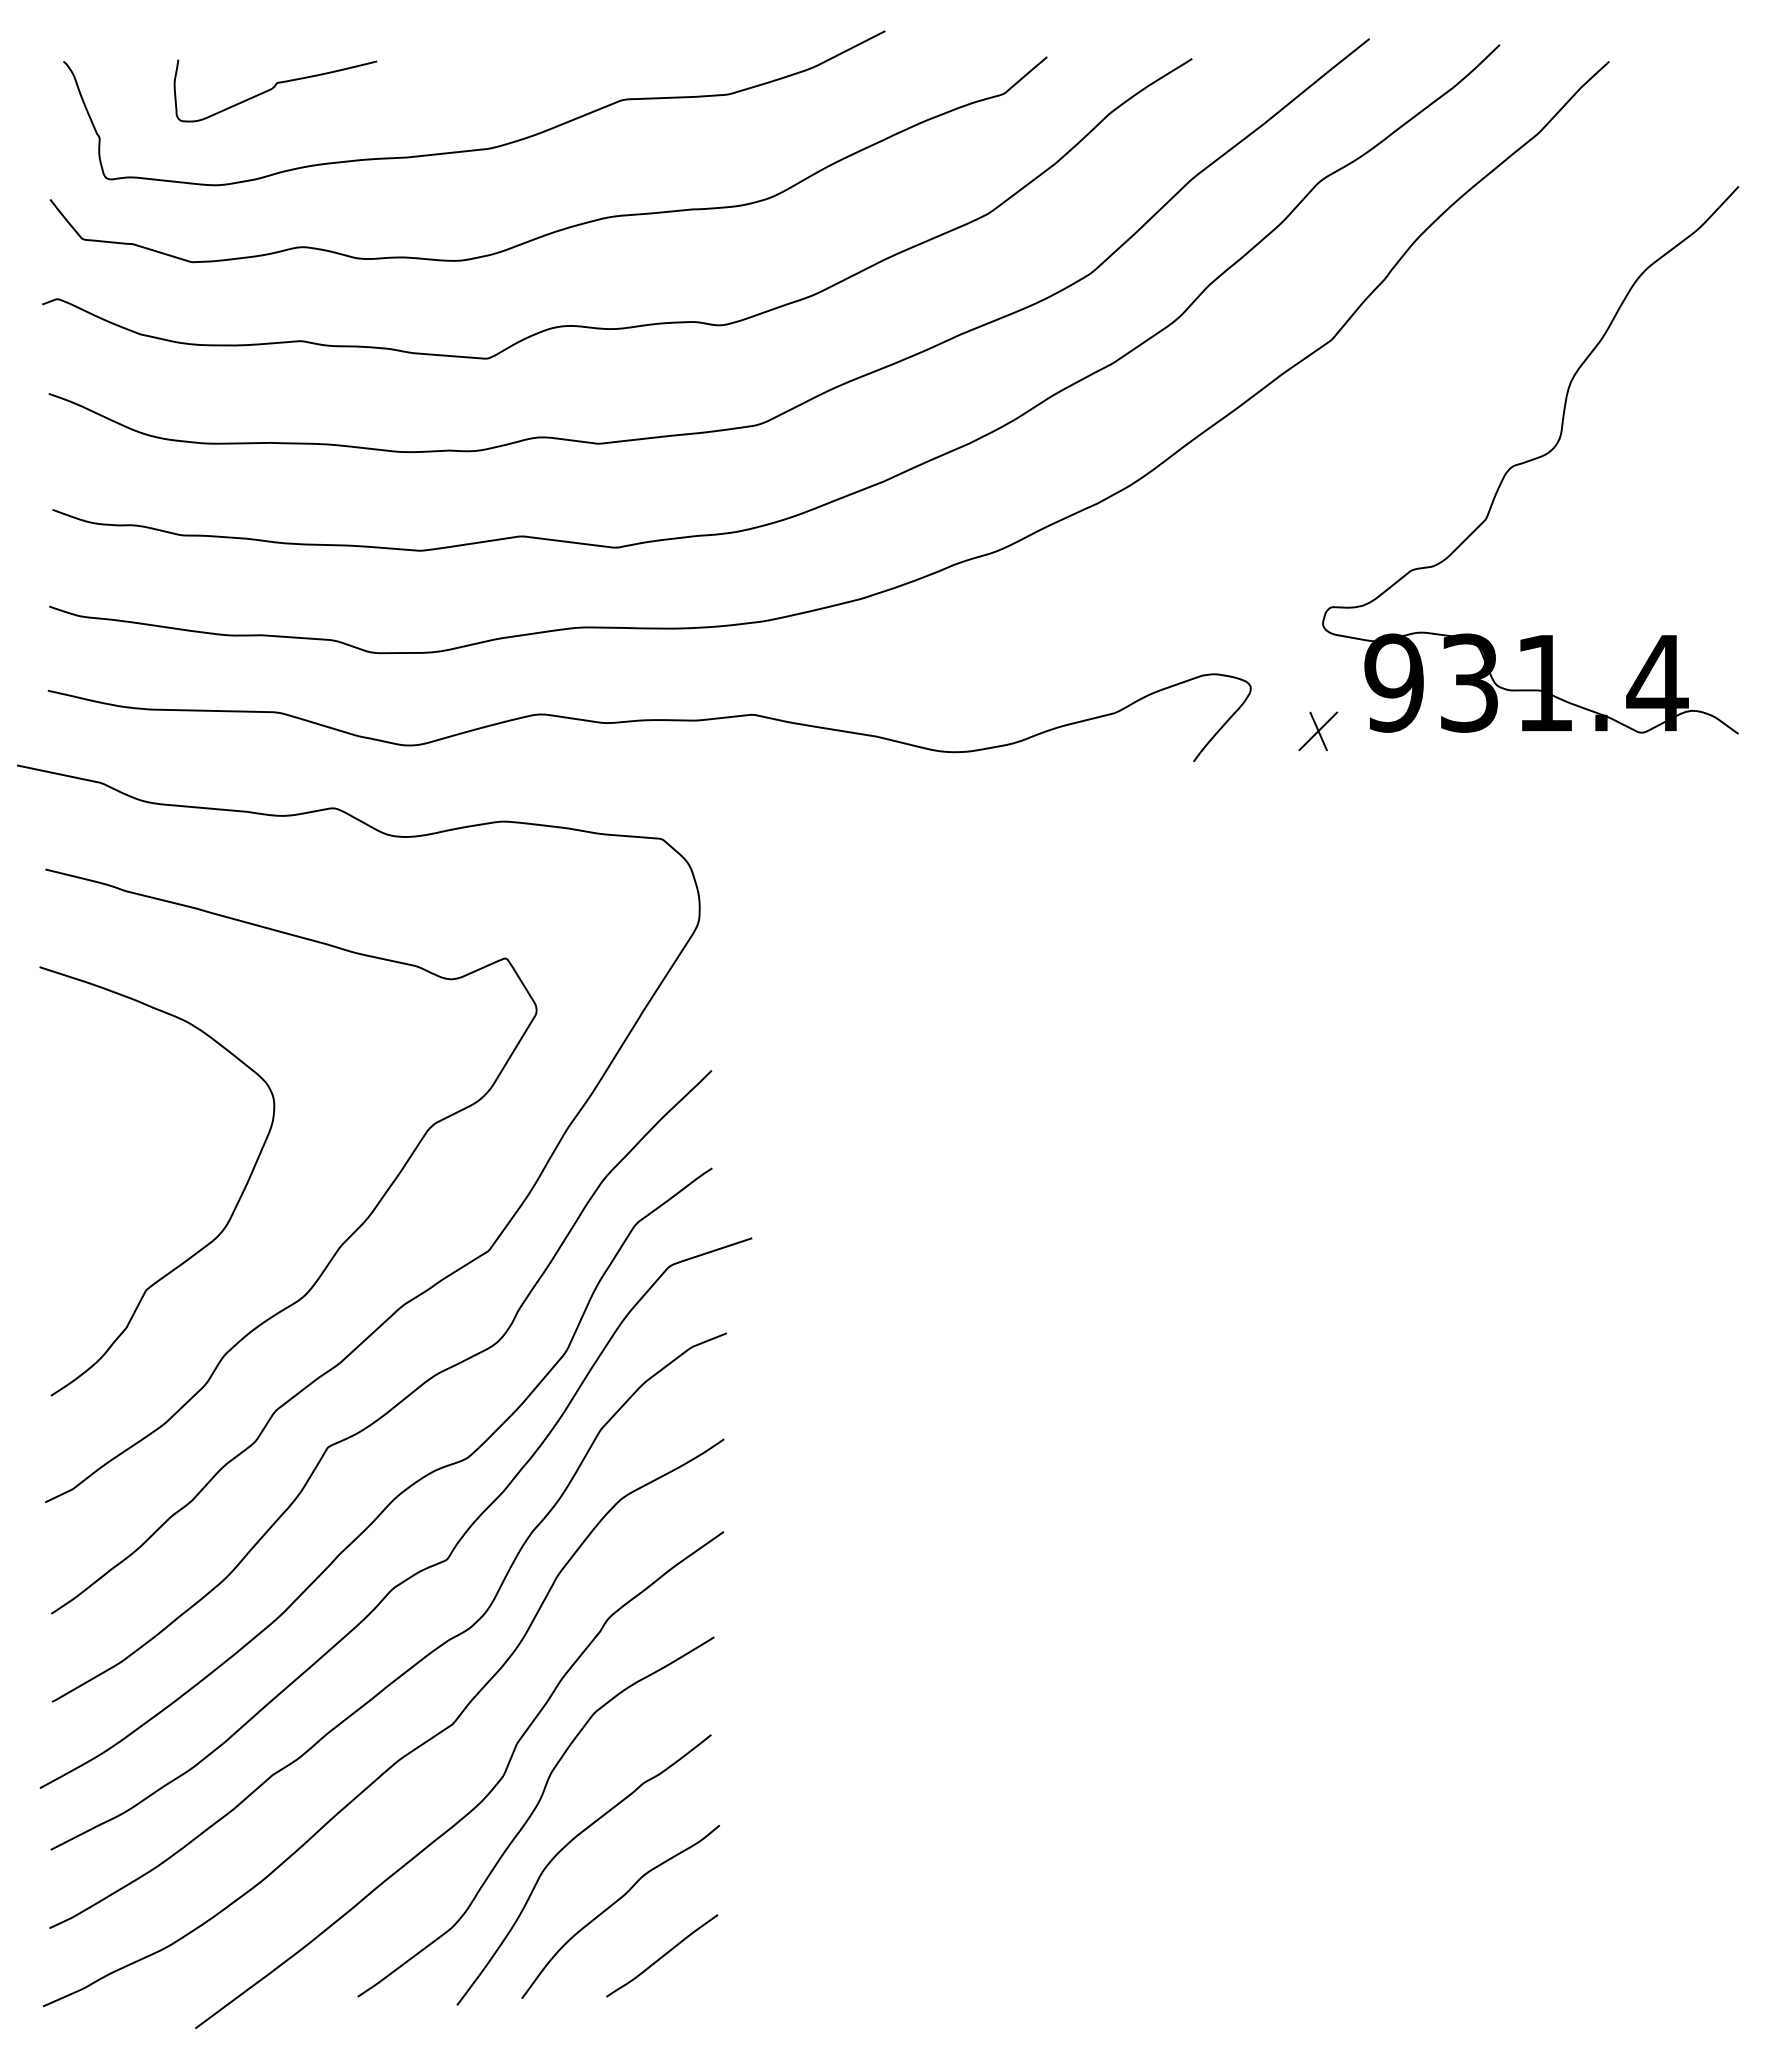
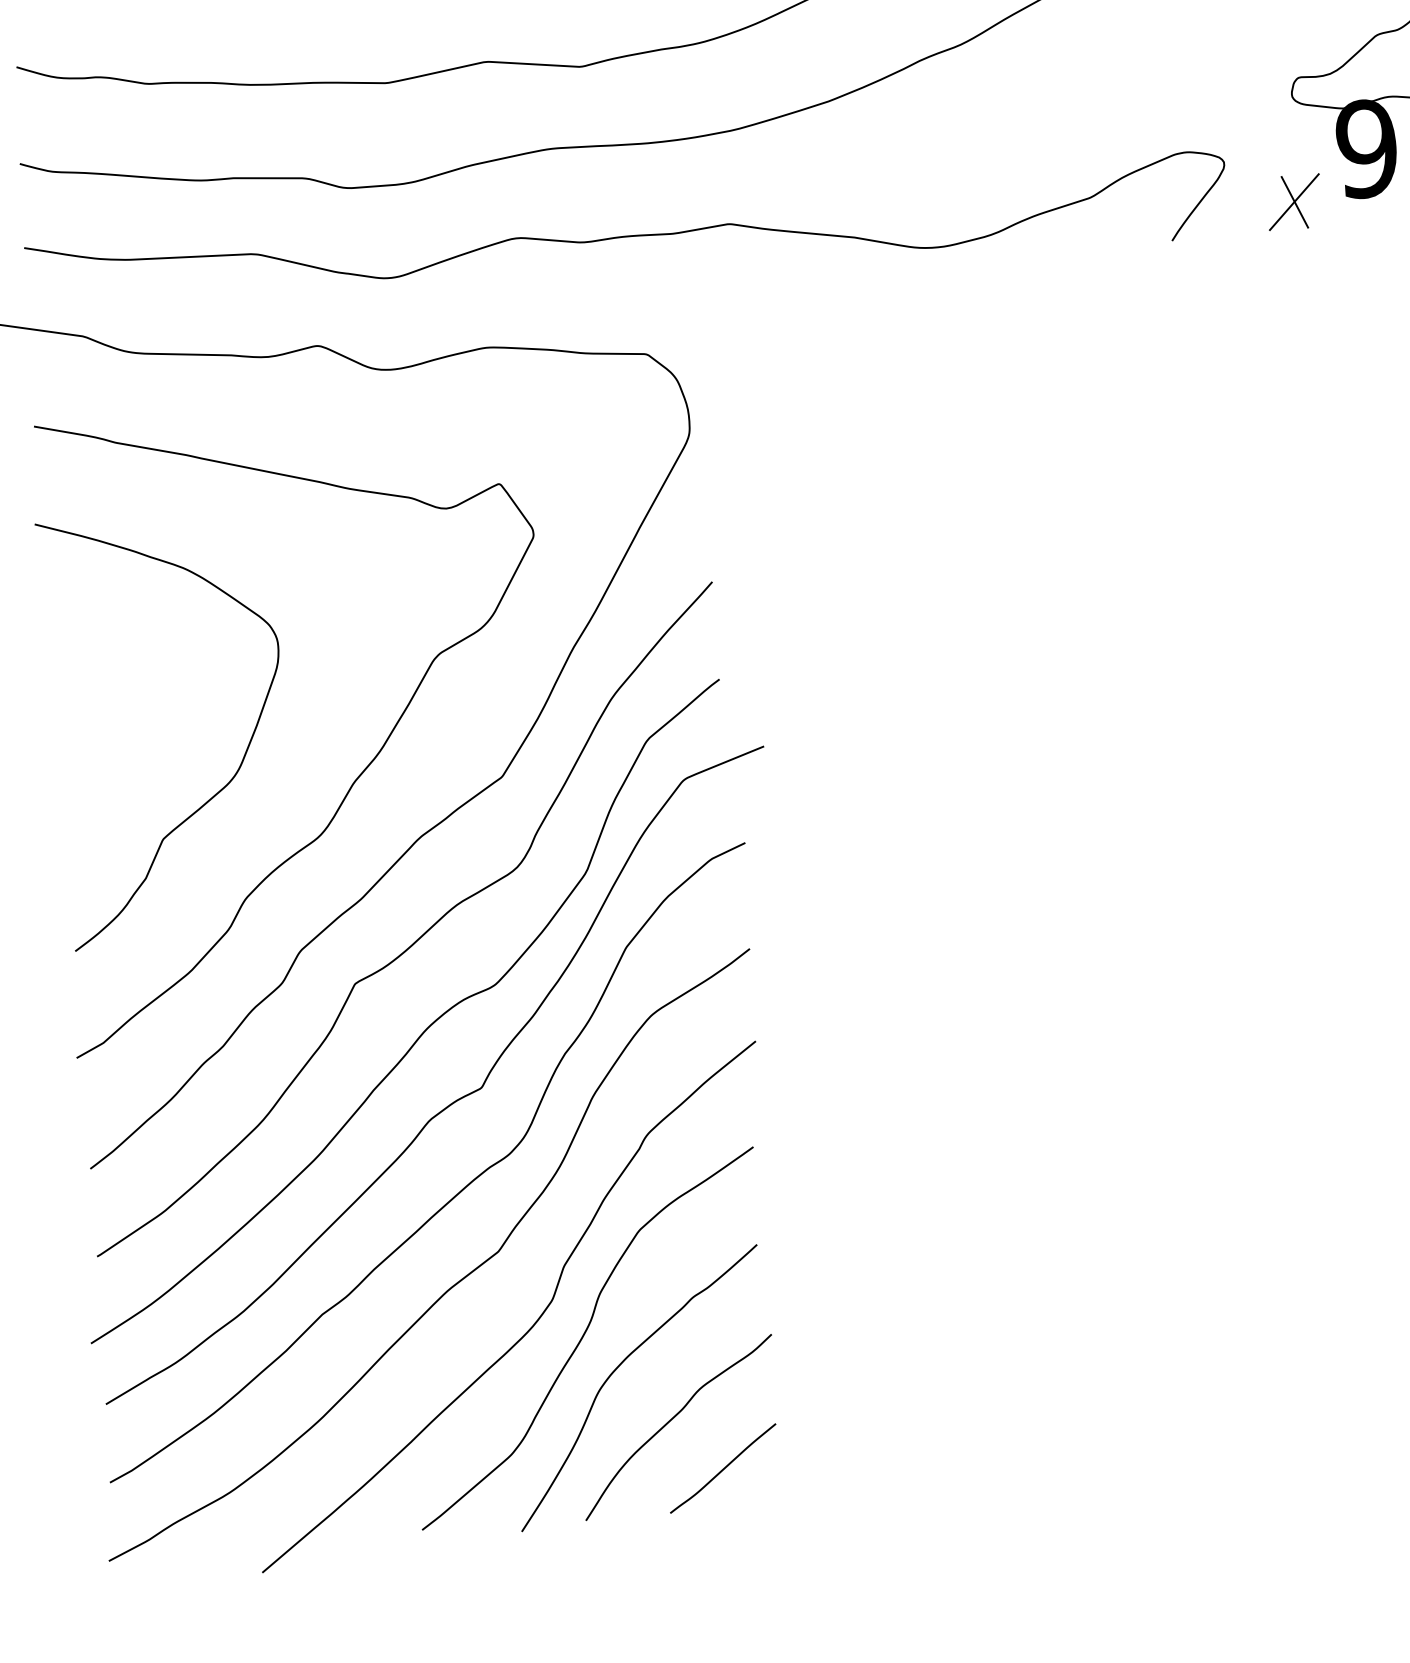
part: (1318, 731) -> (1294, 202), size x1.4

